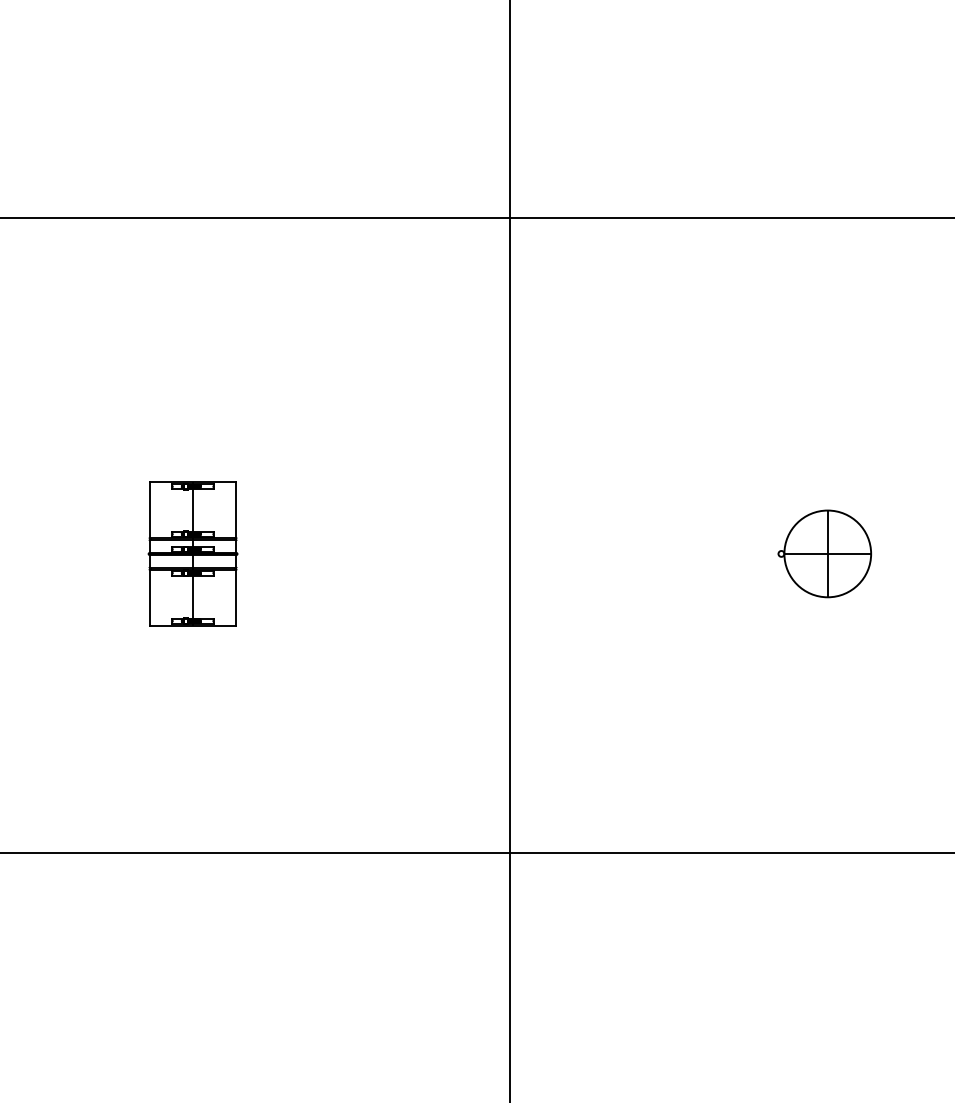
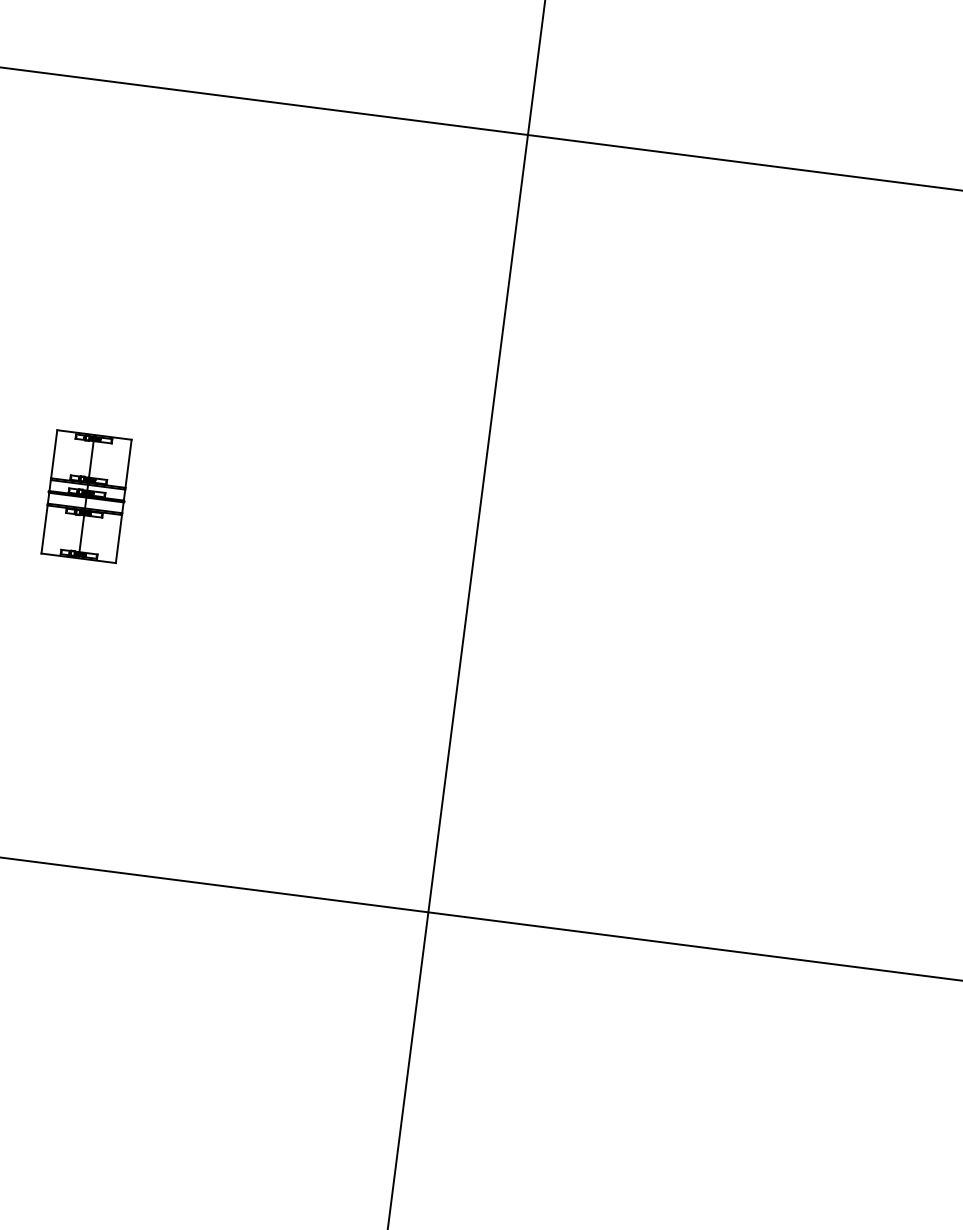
part: (192, 553) -> (85, 496), size x0.7
part: (824, 553) -> (859, 595), removed

